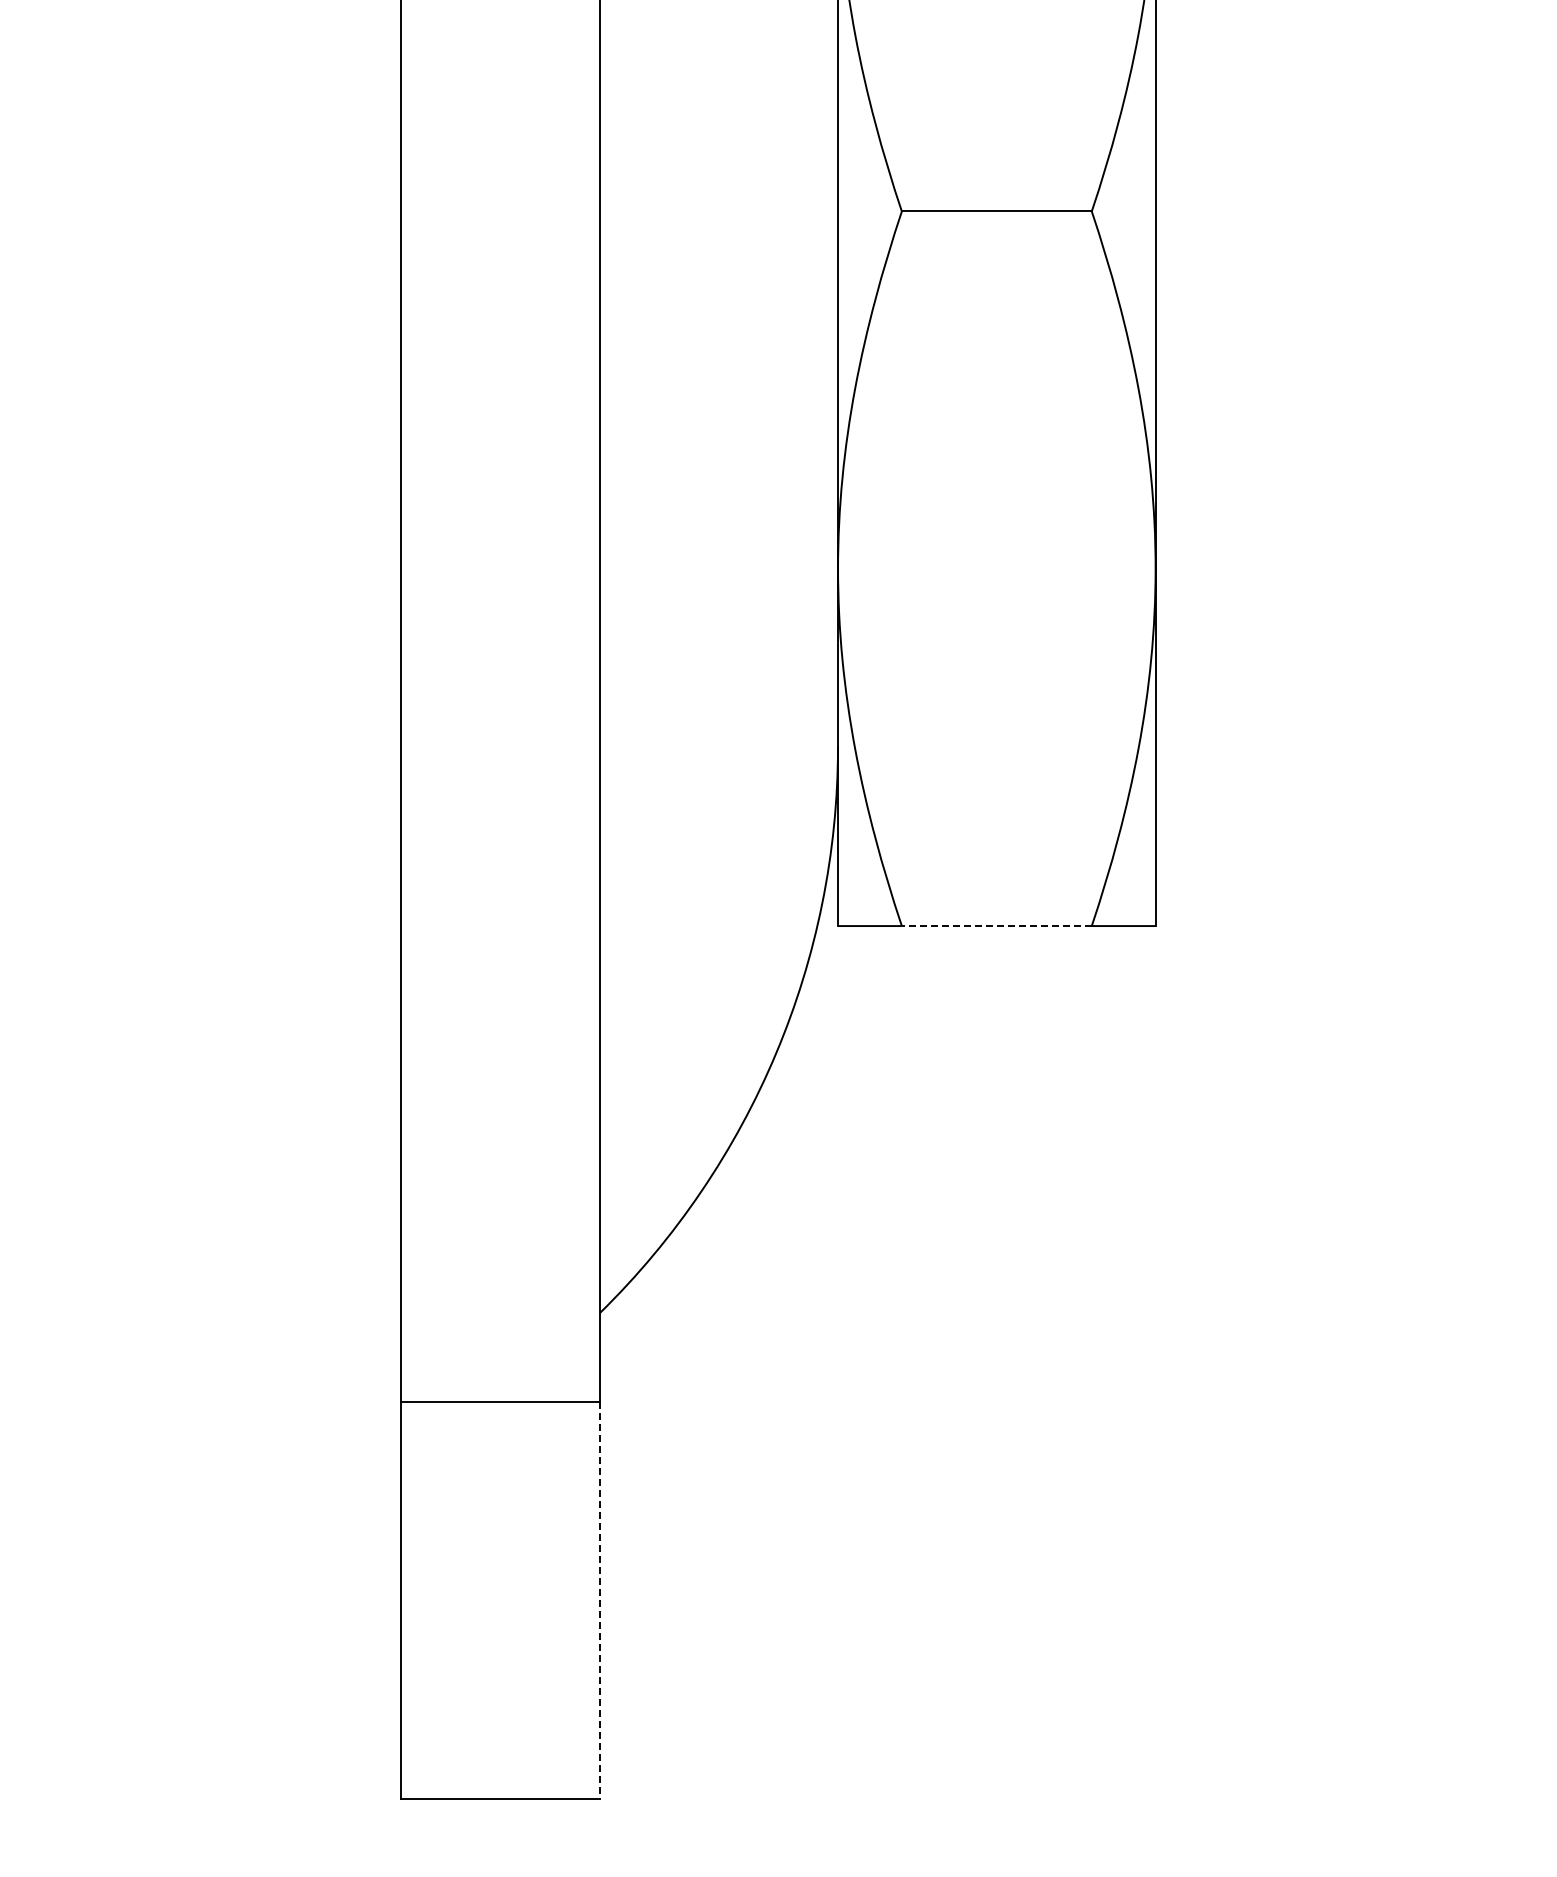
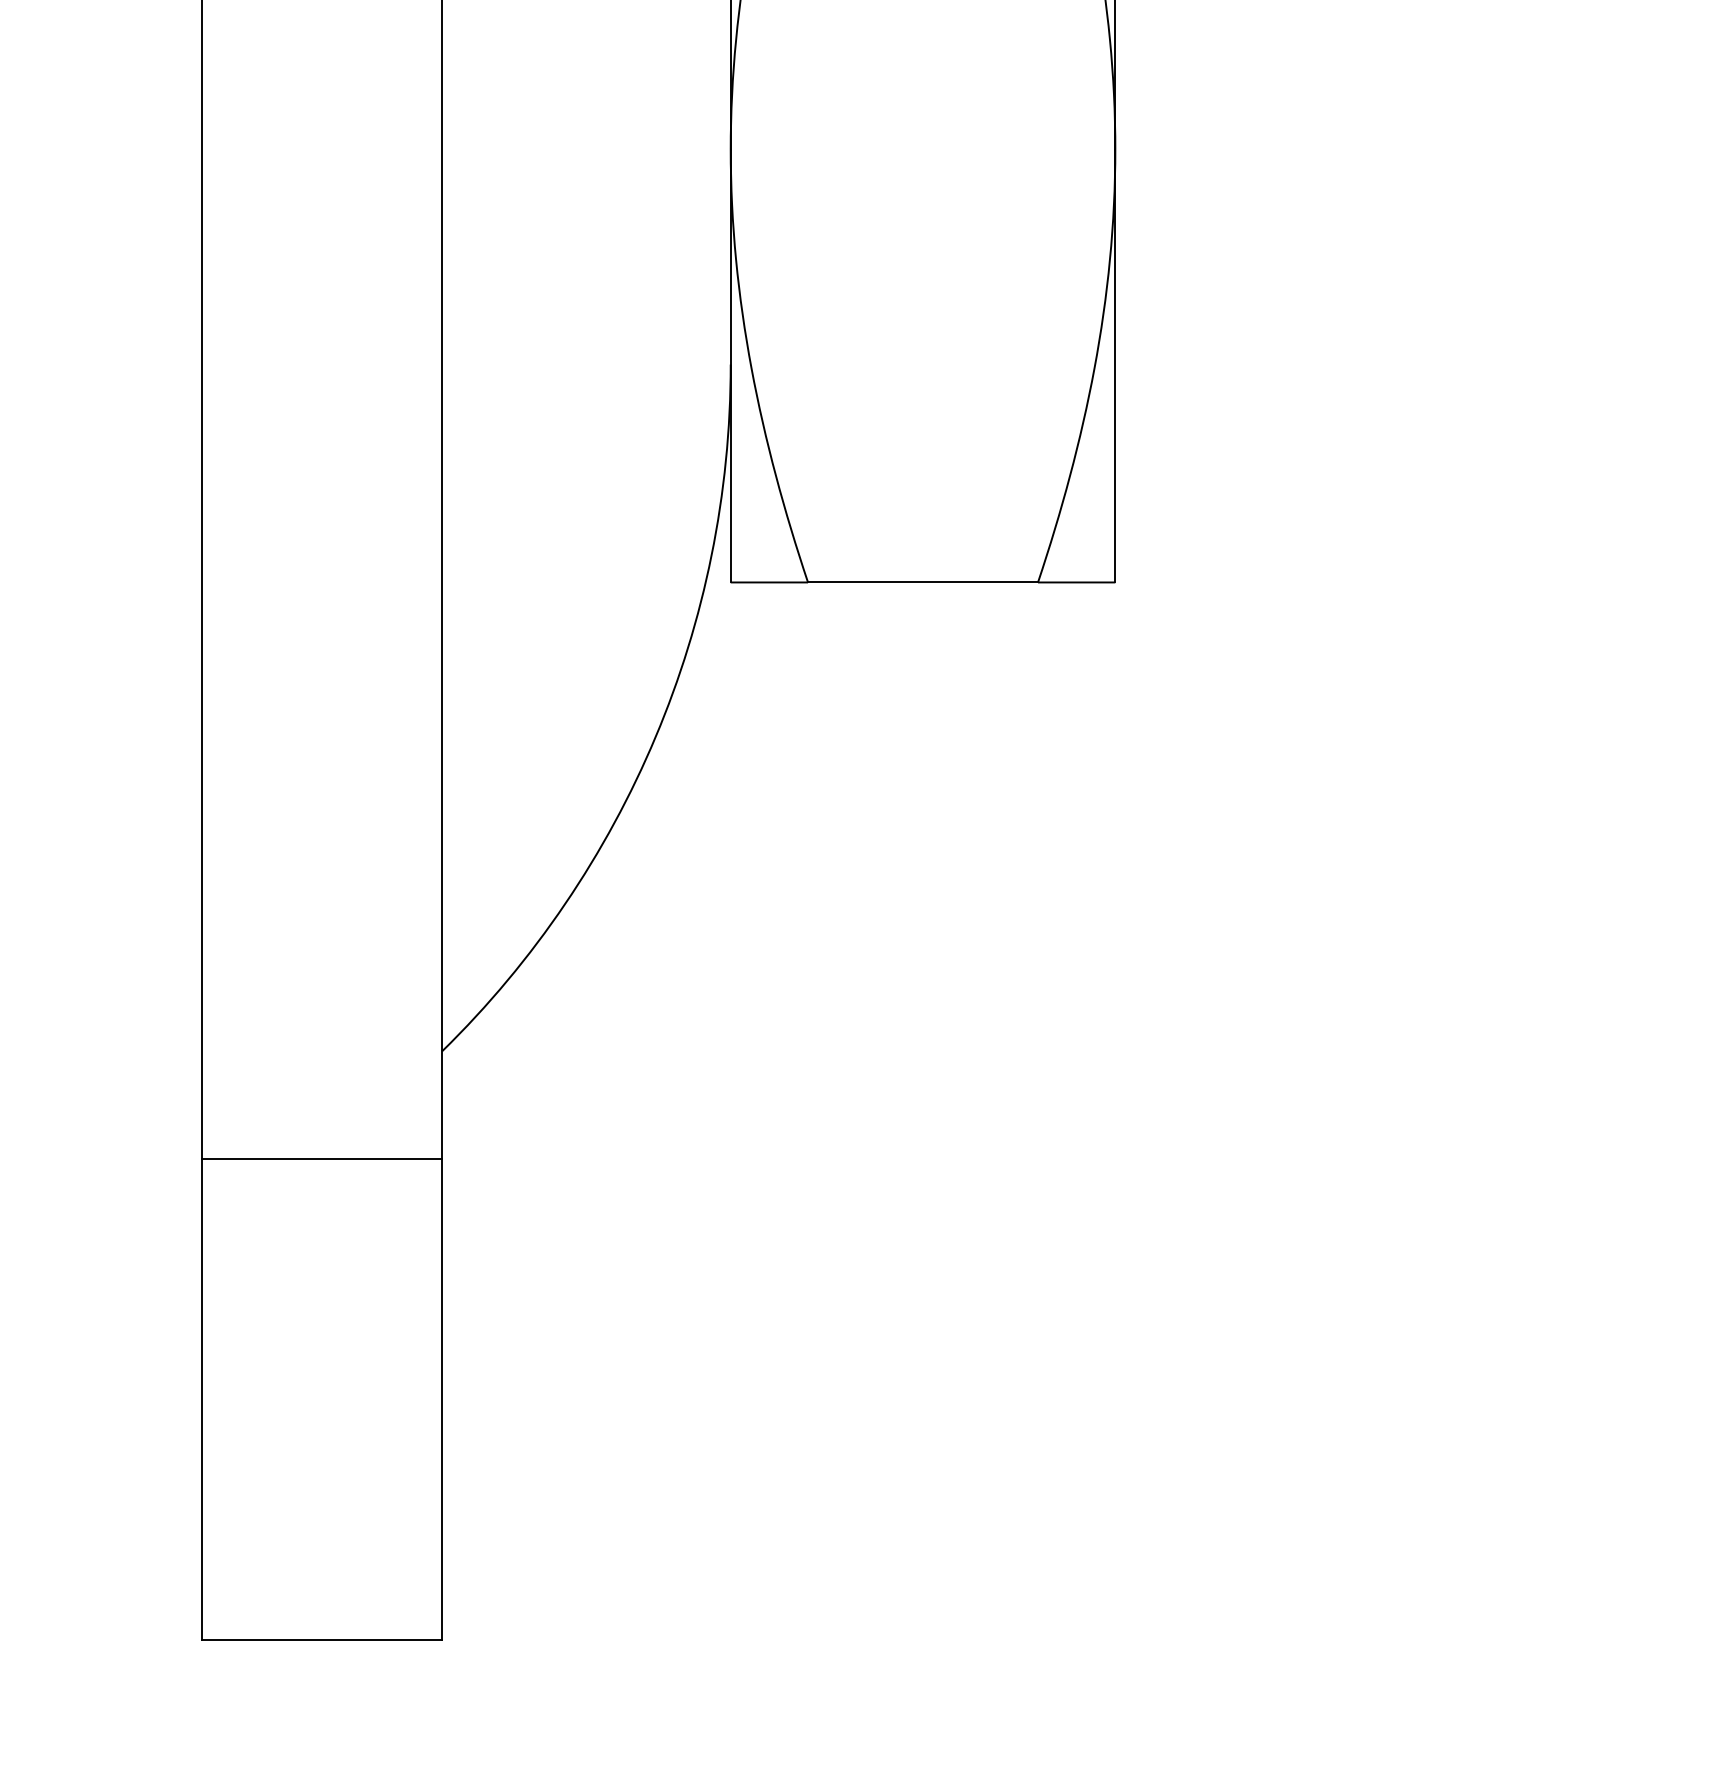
line: (996, 926) -> (922, 582), dashed -> solid
line: (599, 1601) -> (441, 1400), dashed -> solid

